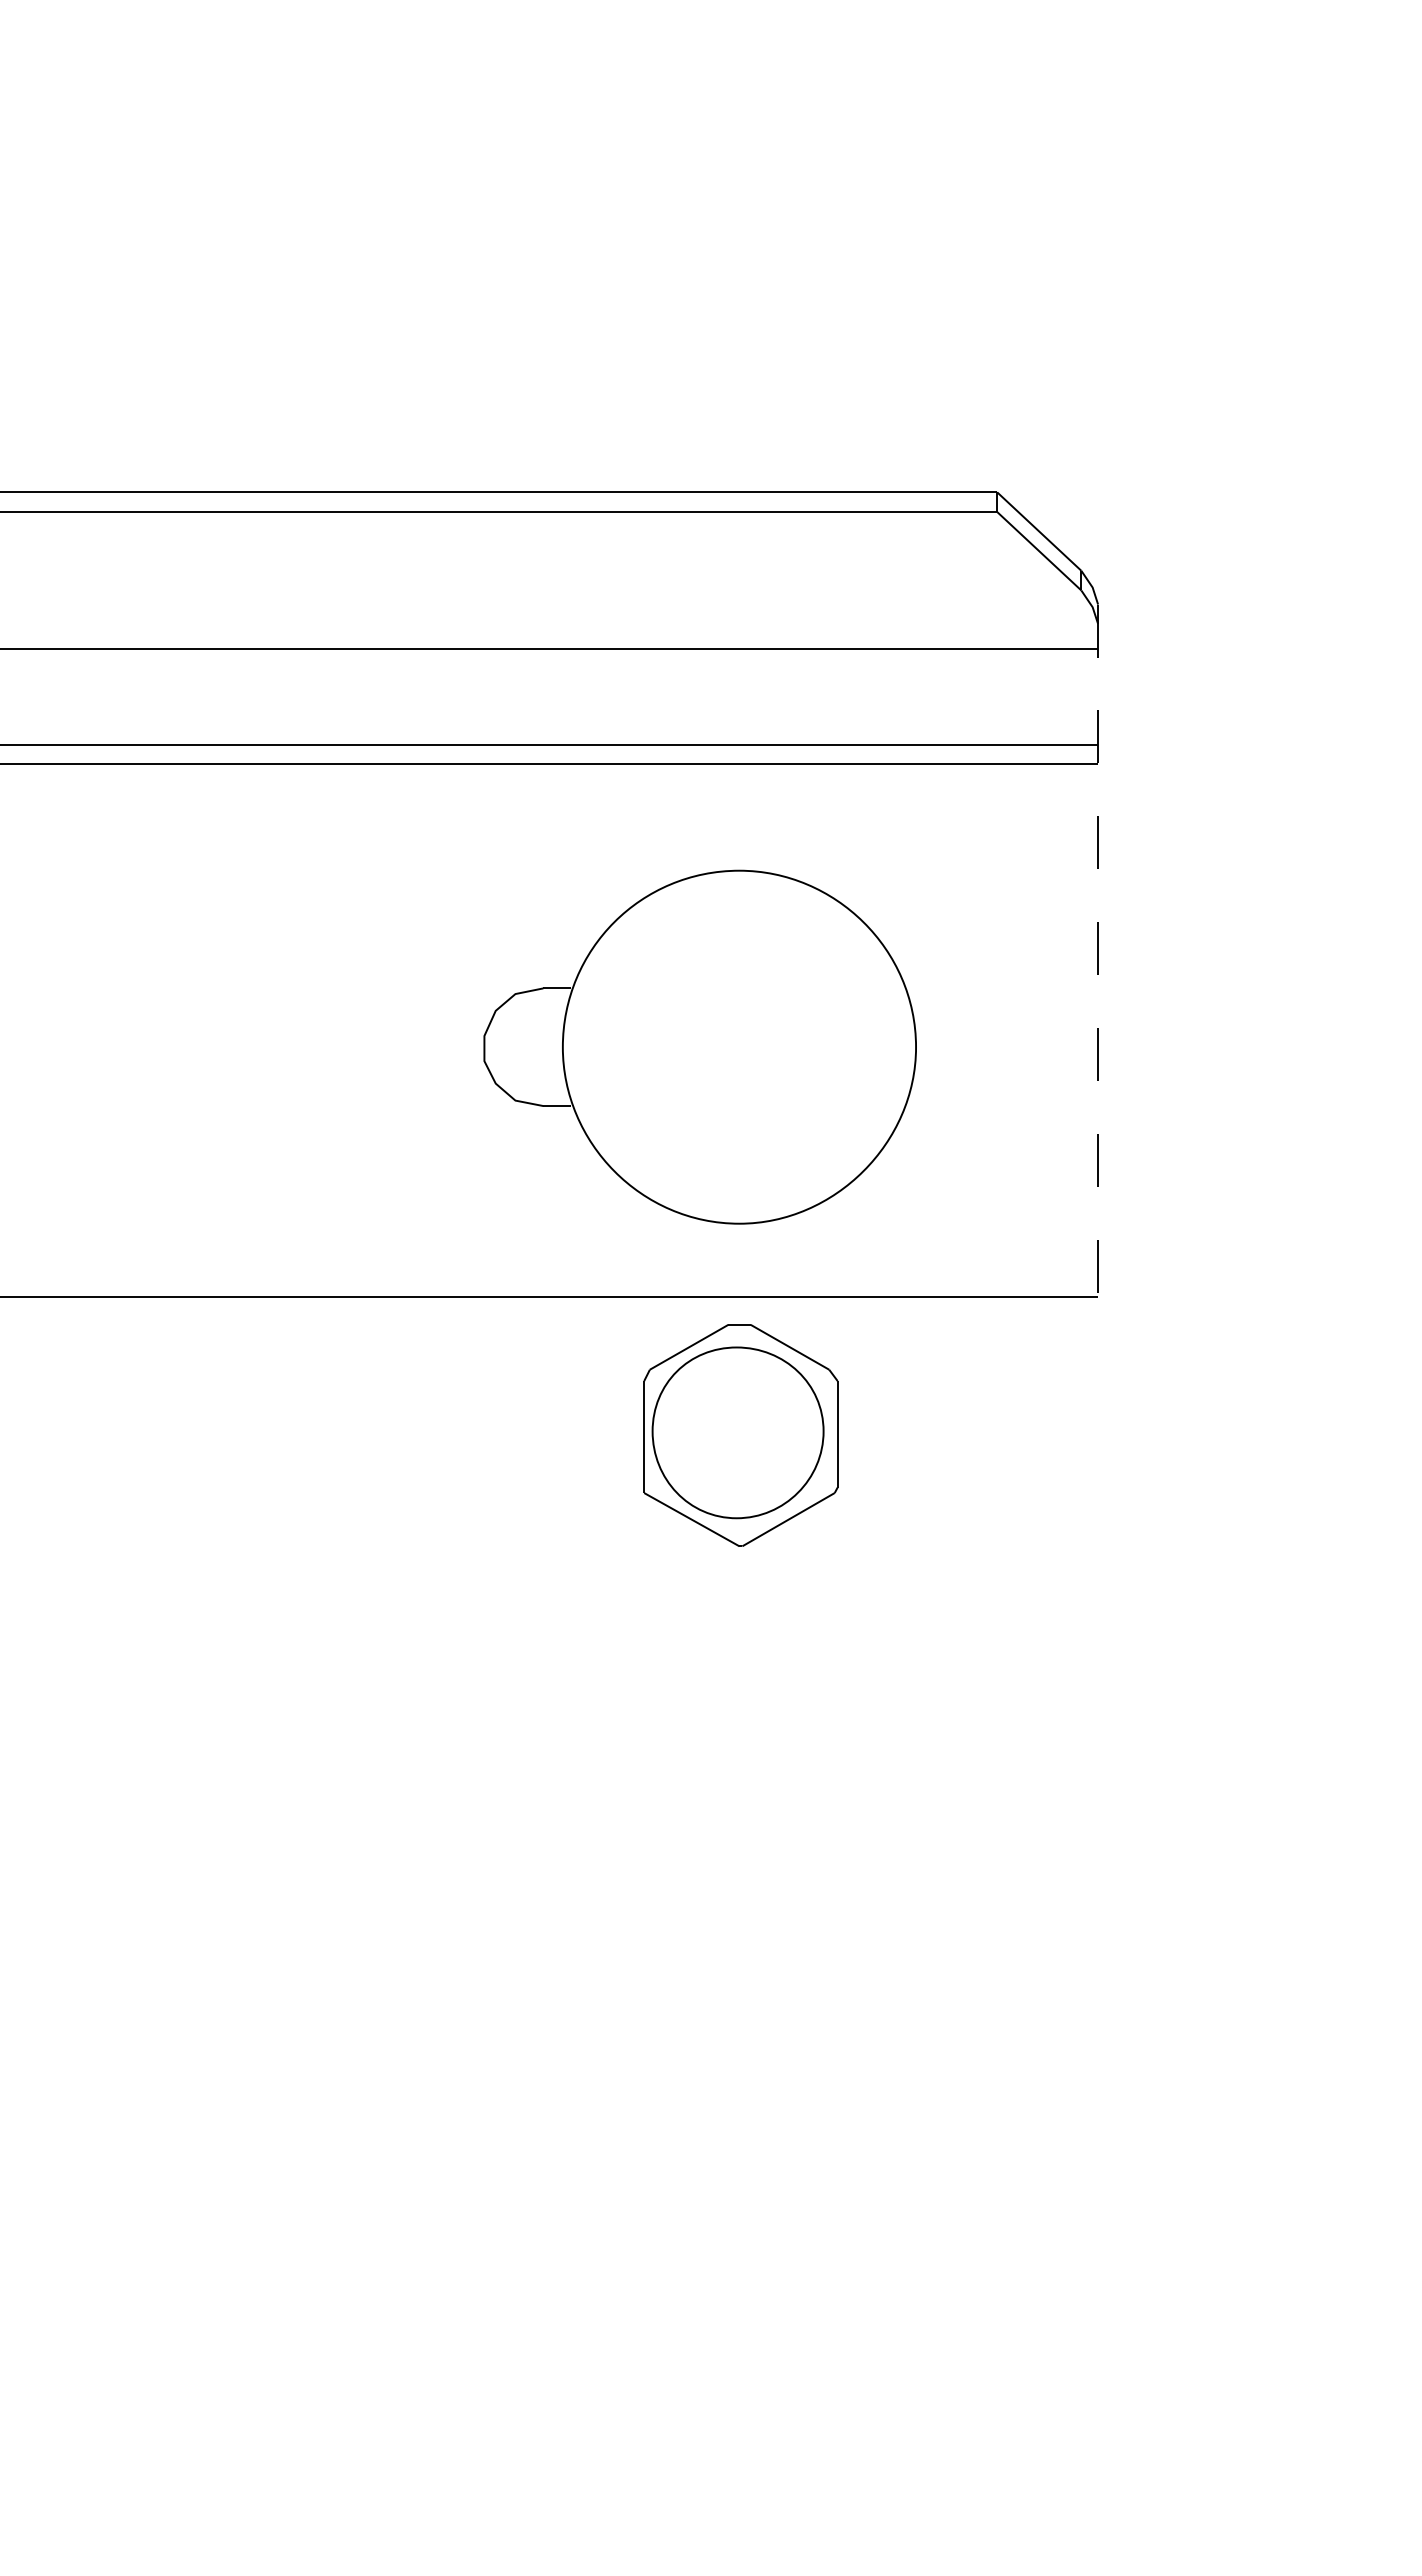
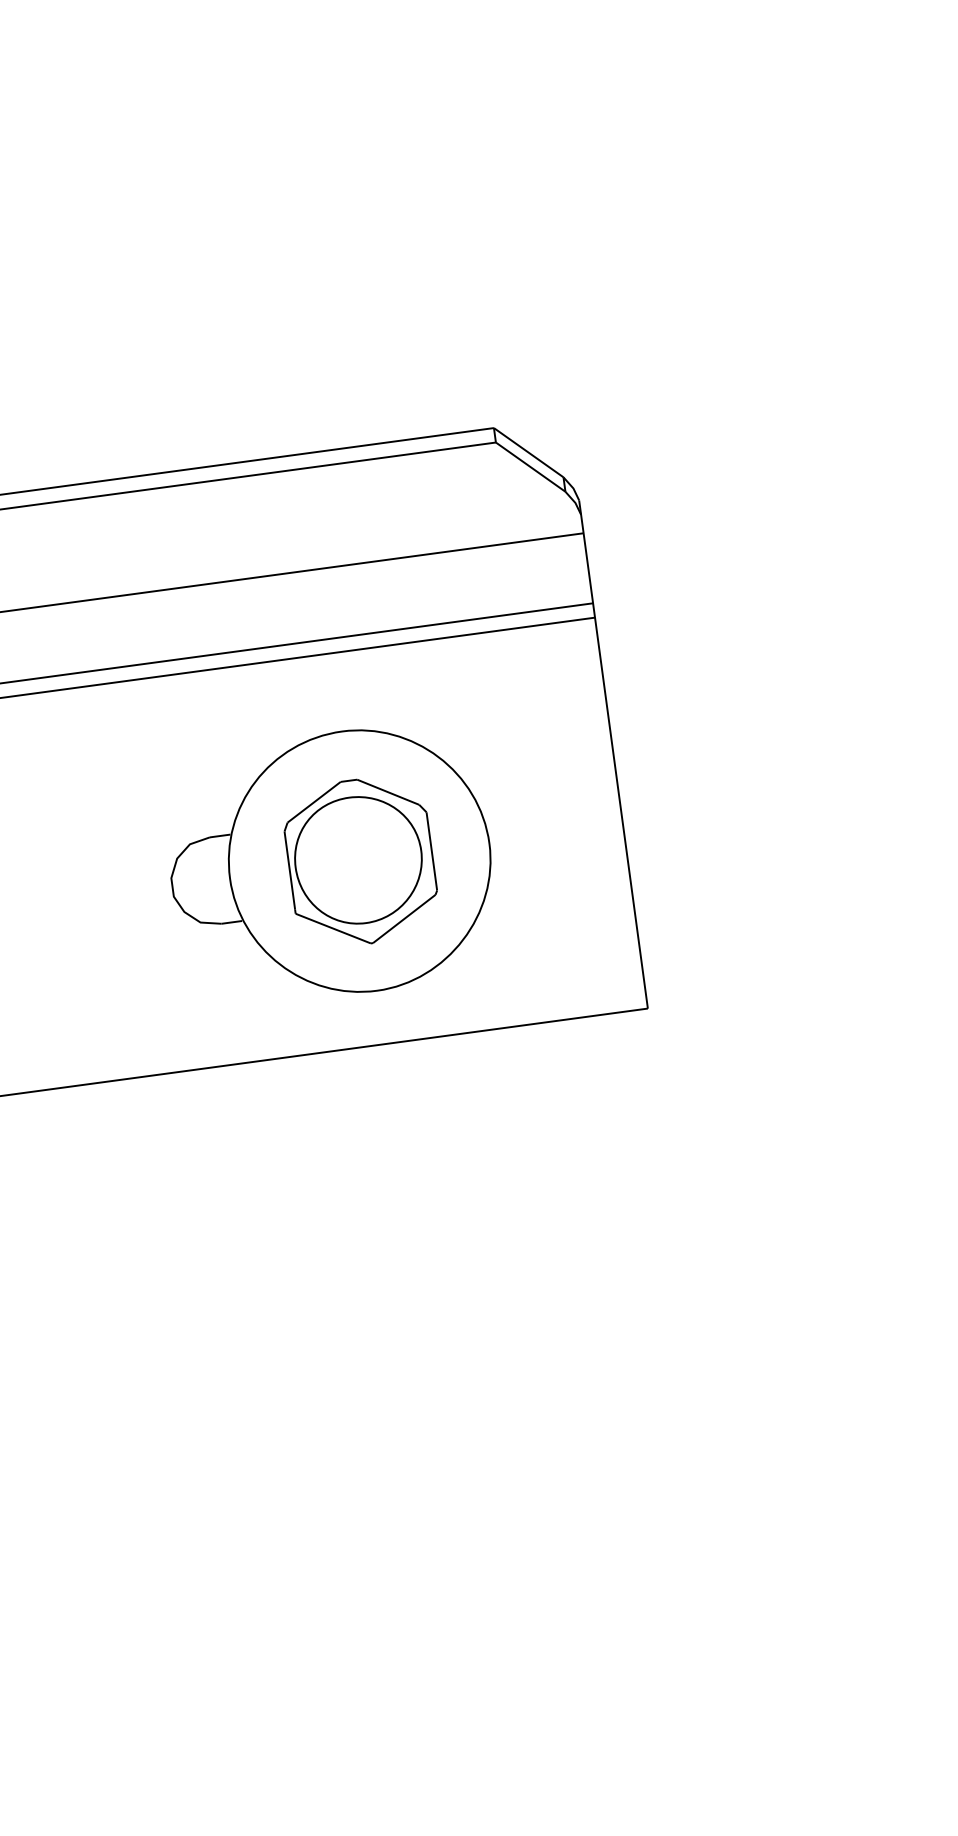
line: (1098, 951) -> (613, 755), dashed -> solid
part: (740, 1435) -> (360, 861), moved

